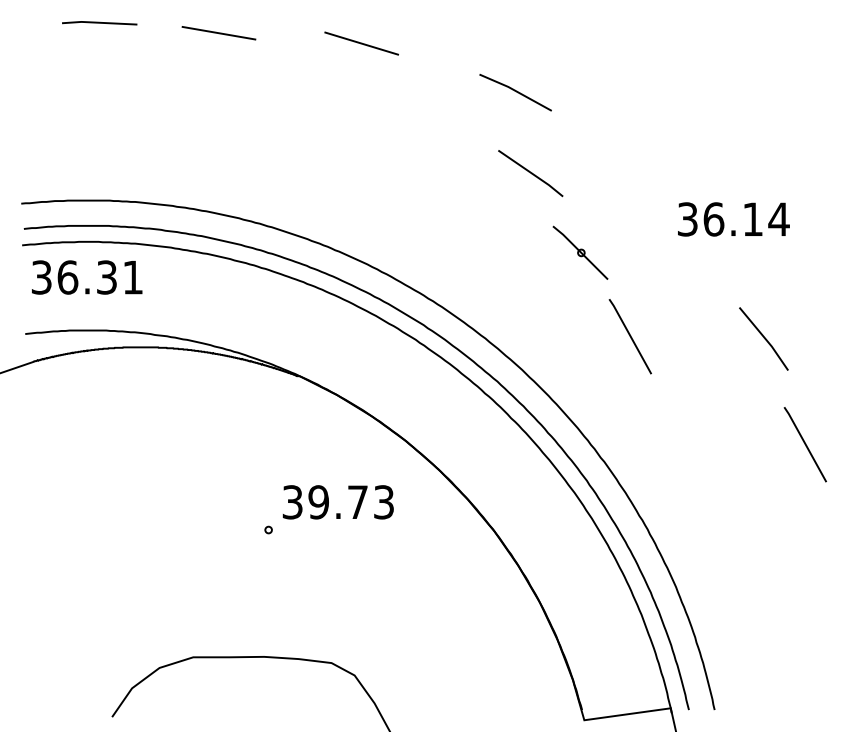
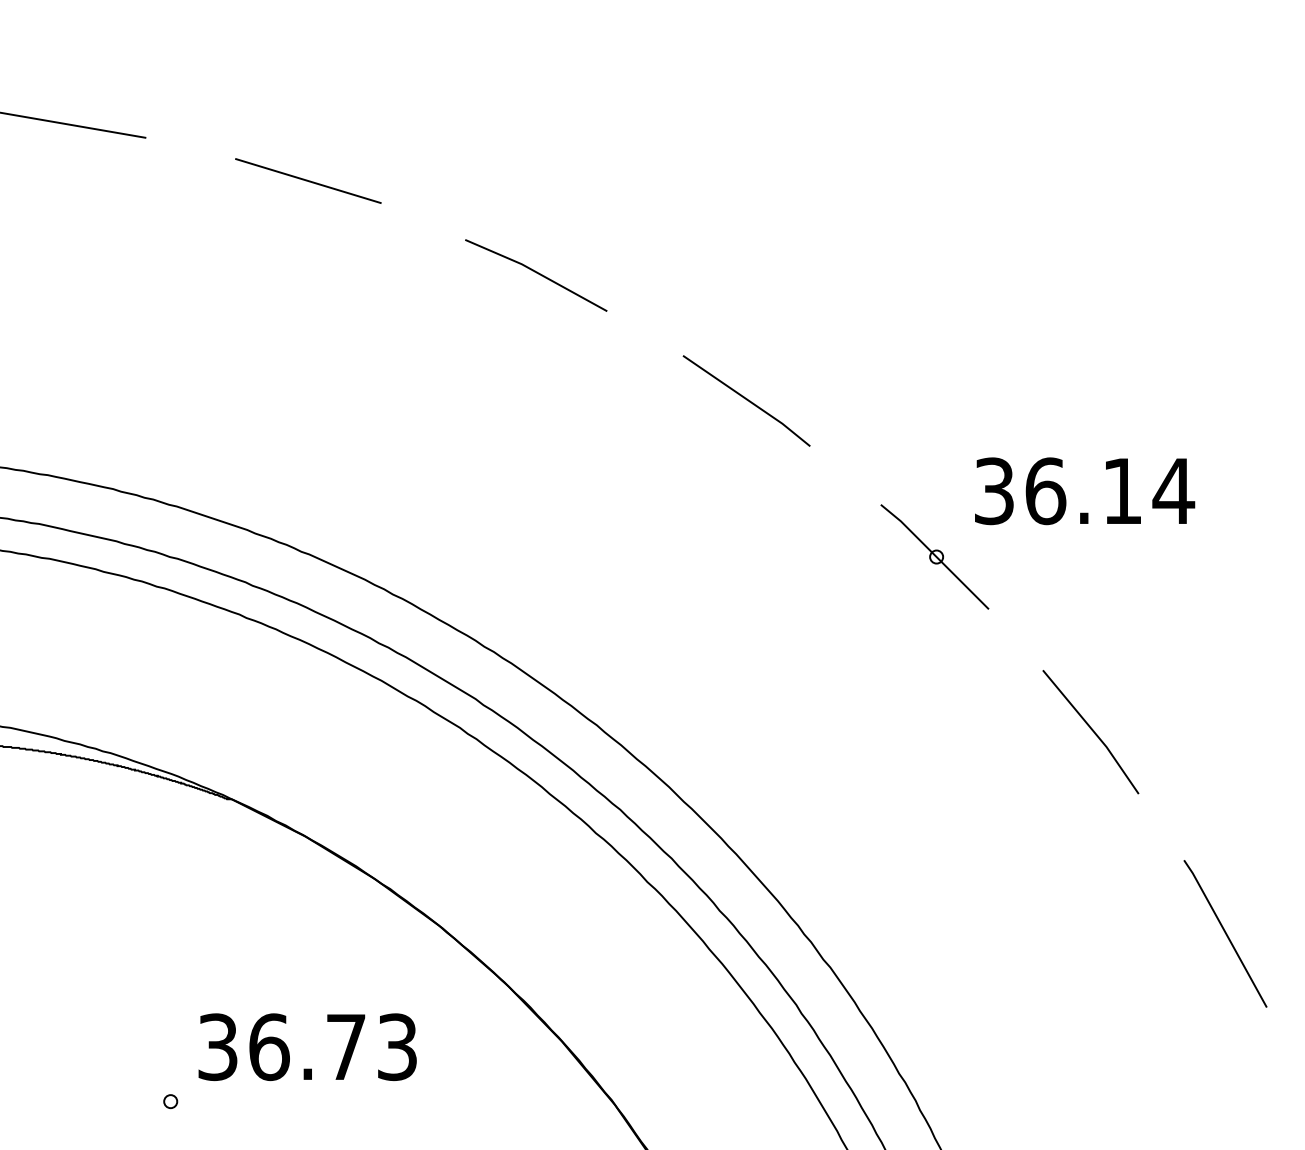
line: (361, 43) -> (307, 180), moved
line: (515, 91) -> (535, 273), moved
line: (530, 173) -> (746, 400), moved
part: (580, 252) -> (934, 556), moved
line: (629, 336) -> (879, 721), removed
line: (763, 338) -> (1090, 731), moved
text: (318, 502) -> (268, 1047), 39.73 -> 36.73

